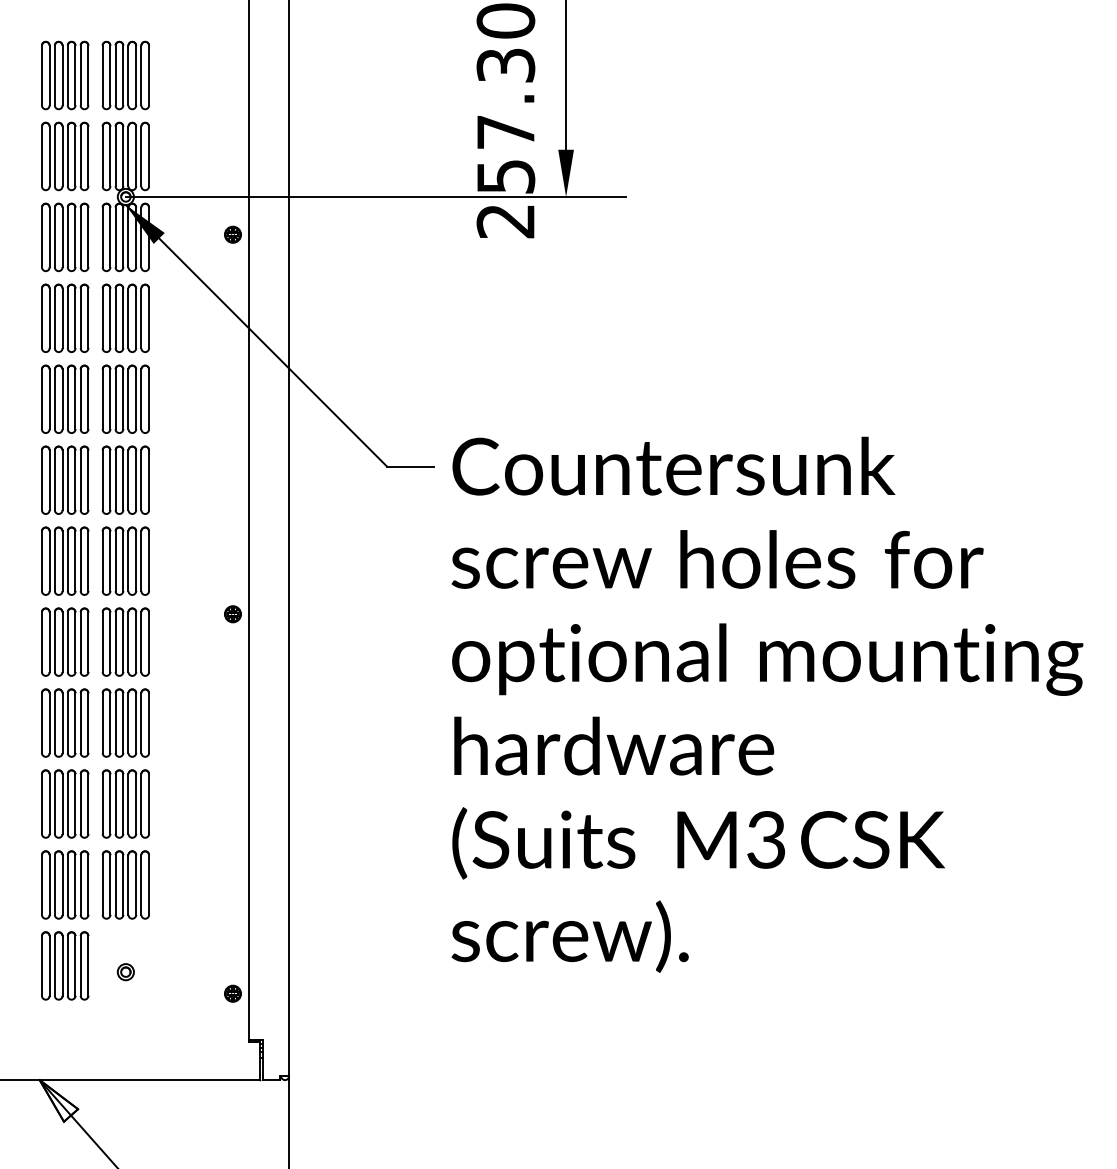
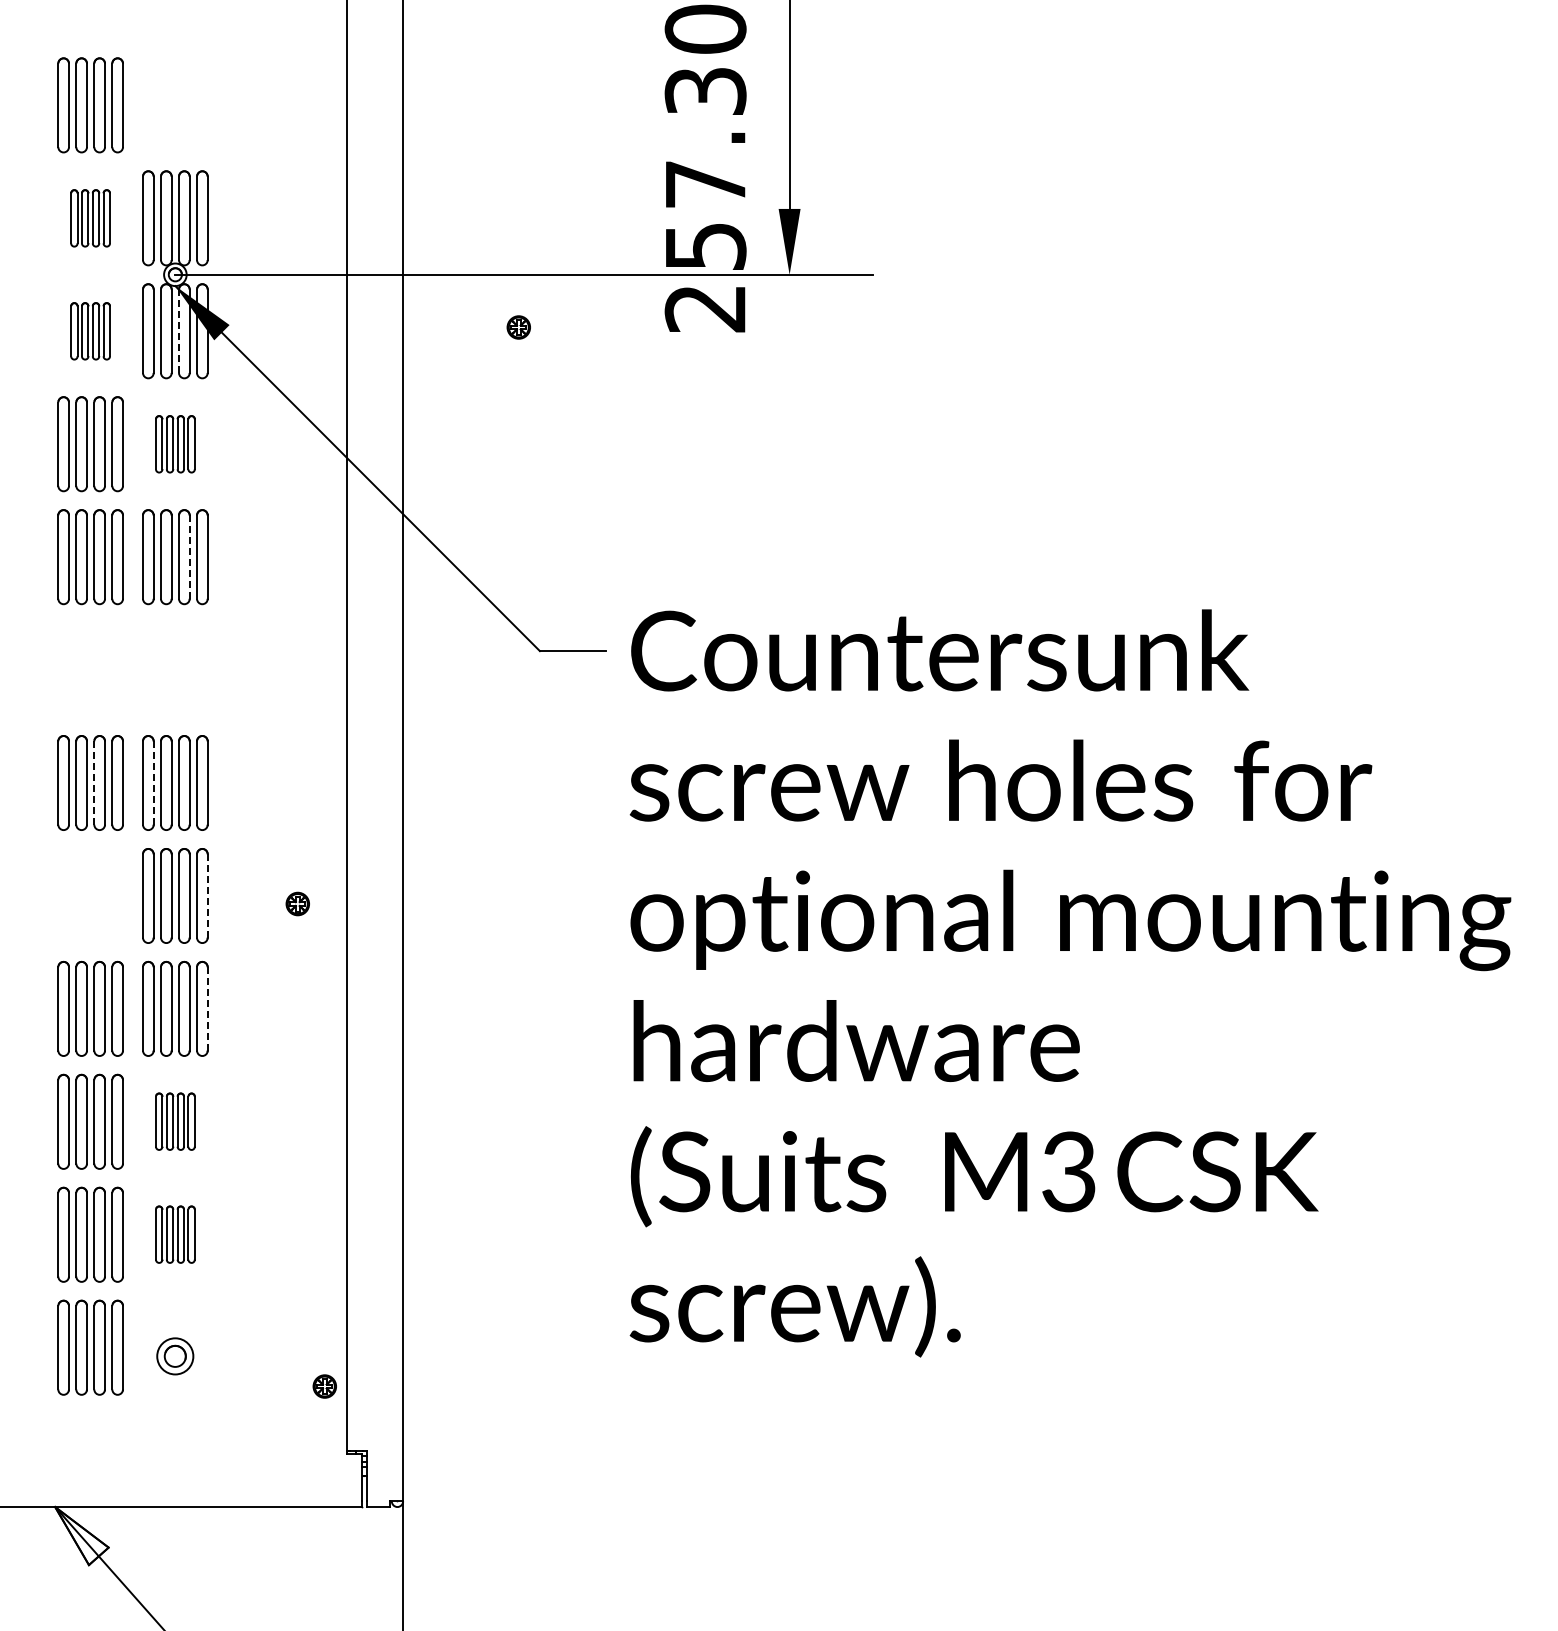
part: (125, 75) -> (175, 105), removed
part: (65, 156) -> (90, 218), size x0.6
part: (232, 234) -> (518, 327), moved
part: (65, 237) -> (90, 331), size x0.6
line: (128, 237) -> (179, 331), solid -> dashed
part: (125, 318) -> (175, 444), size x0.6
line: (136, 399) -> (189, 557), solid -> dashed
part: (65, 479) -> (90, 669), removed
part: (125, 479) -> (175, 669), removed
line: (67, 561) -> (94, 783), solid -> dashed
line: (110, 561) -> (153, 783), solid -> dashed
part: (232, 613) -> (297, 903), moved
part: (65, 641) -> (90, 895), removed
line: (148, 642) -> (207, 896), solid -> dashed
line: (148, 722) -> (207, 1008), solid -> dashed
part: (125, 803) -> (175, 1121), size x0.6
part: (125, 884) -> (175, 1234), size x0.6
part: (125, 972) -> (175, 1356), size x1.6

